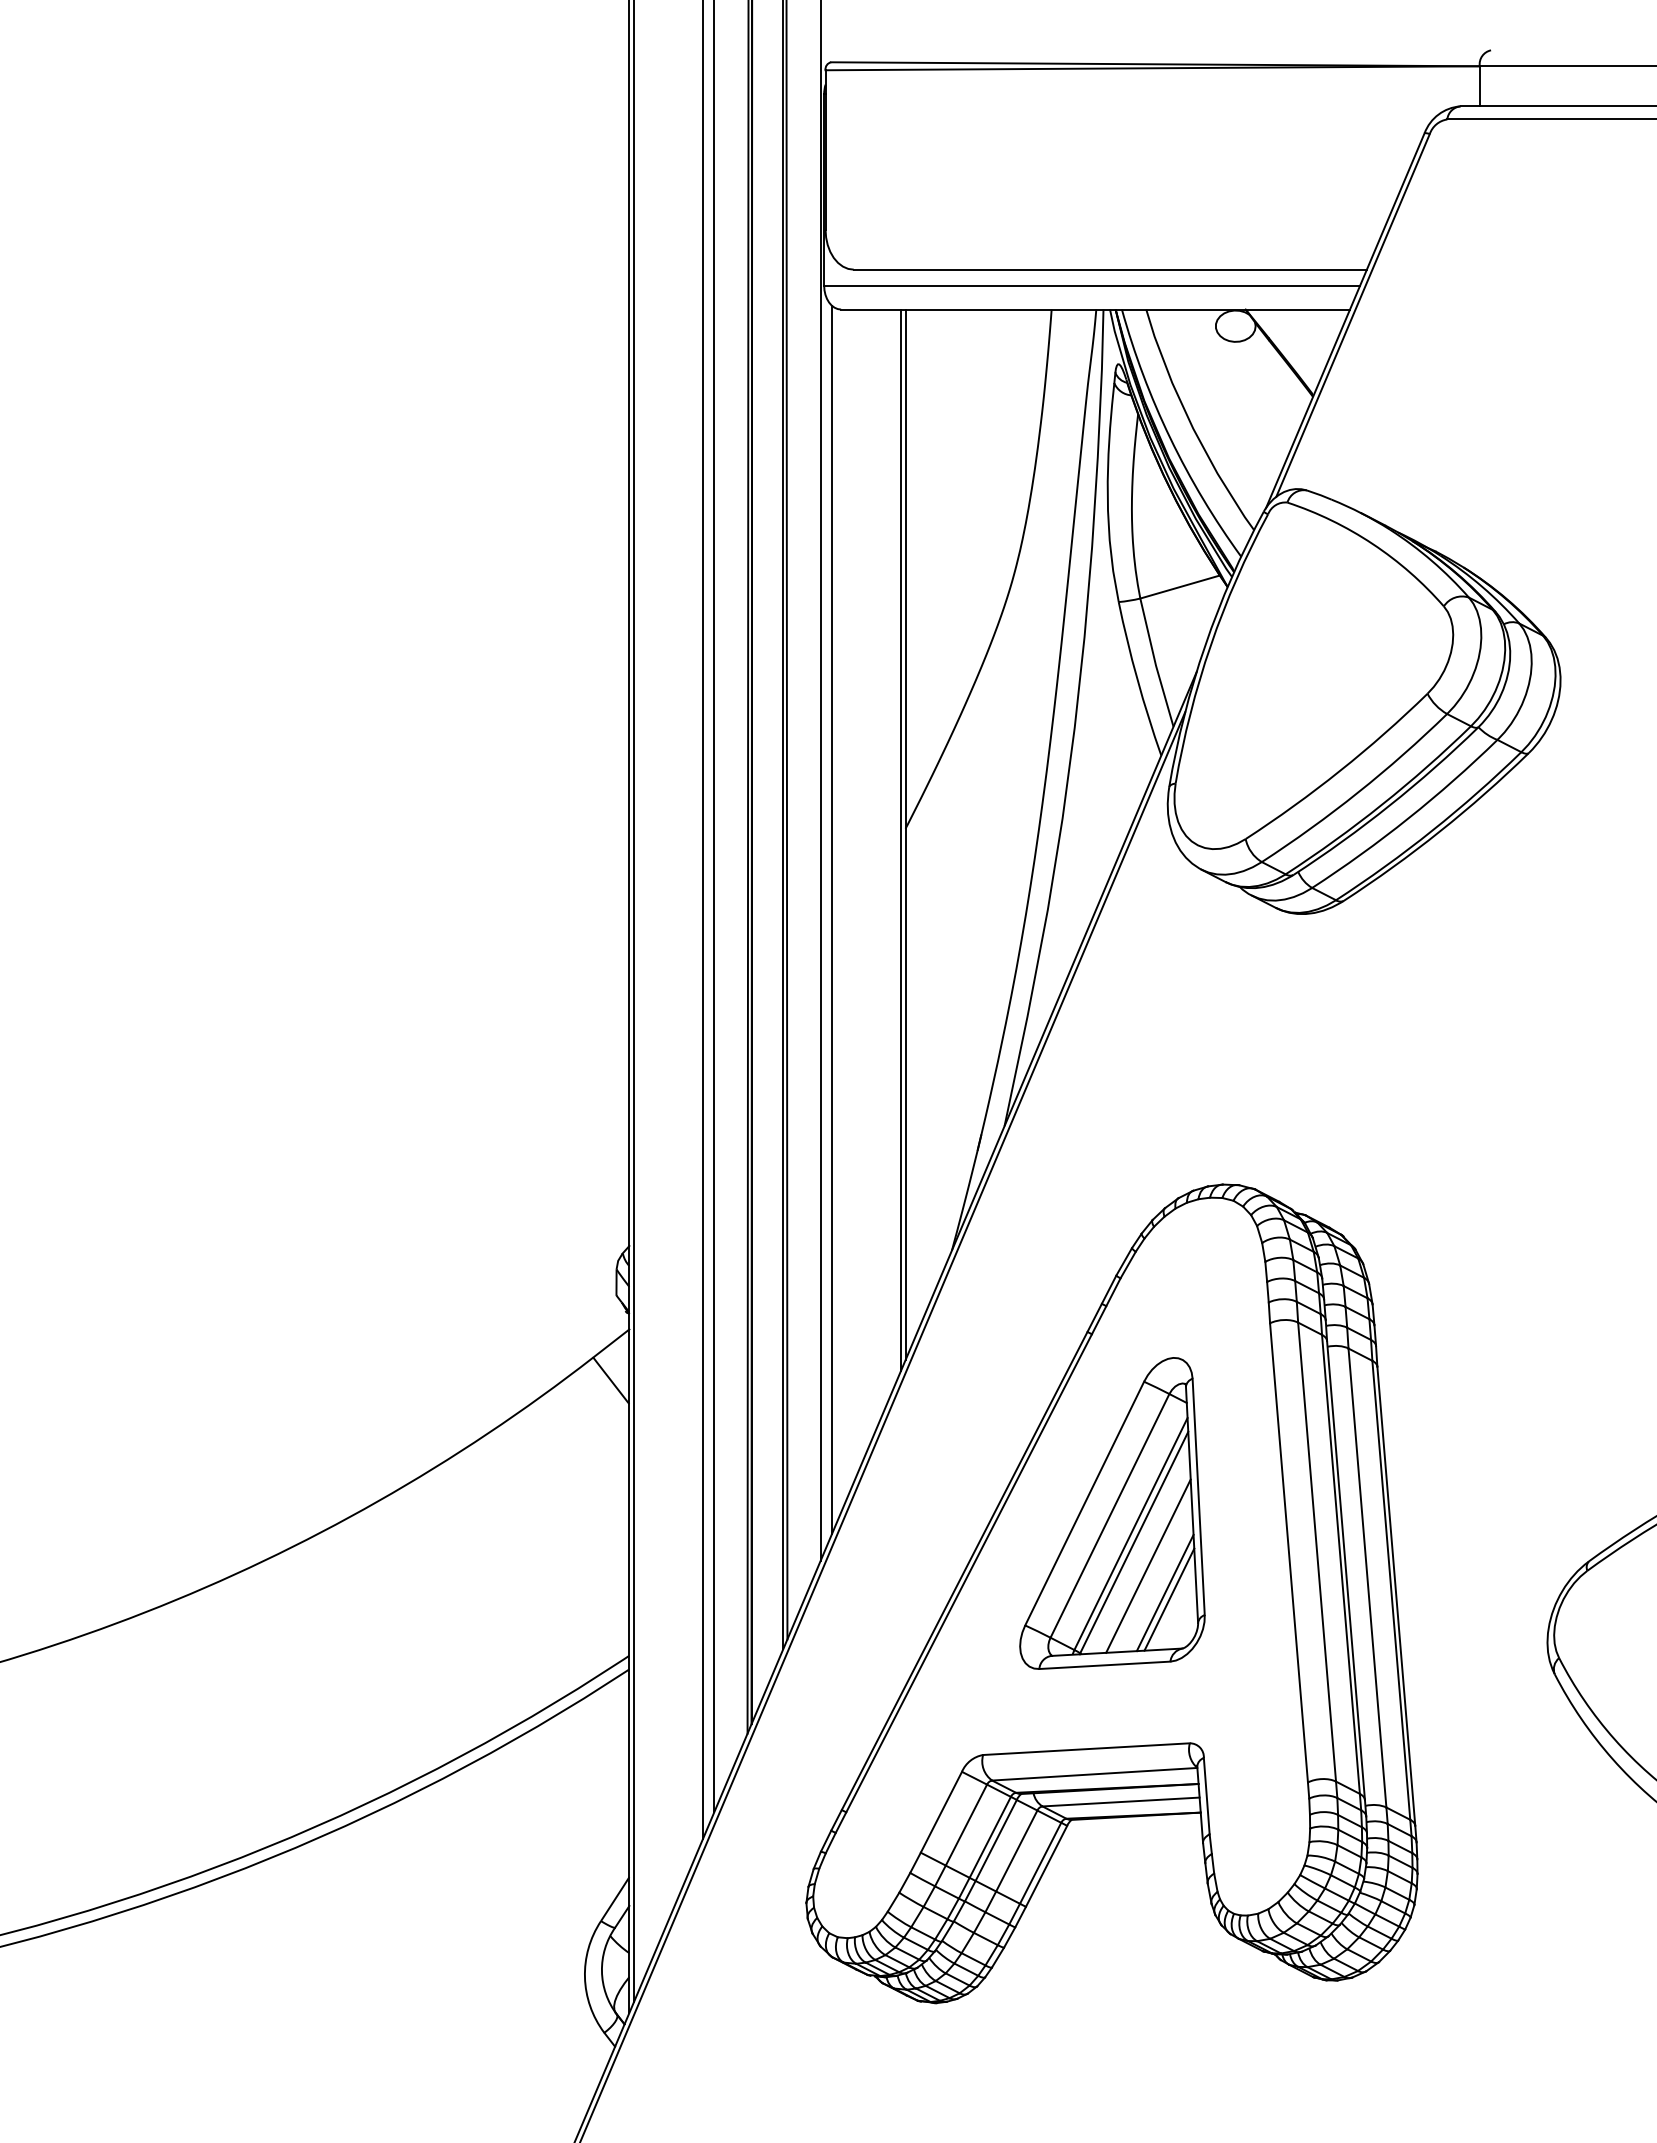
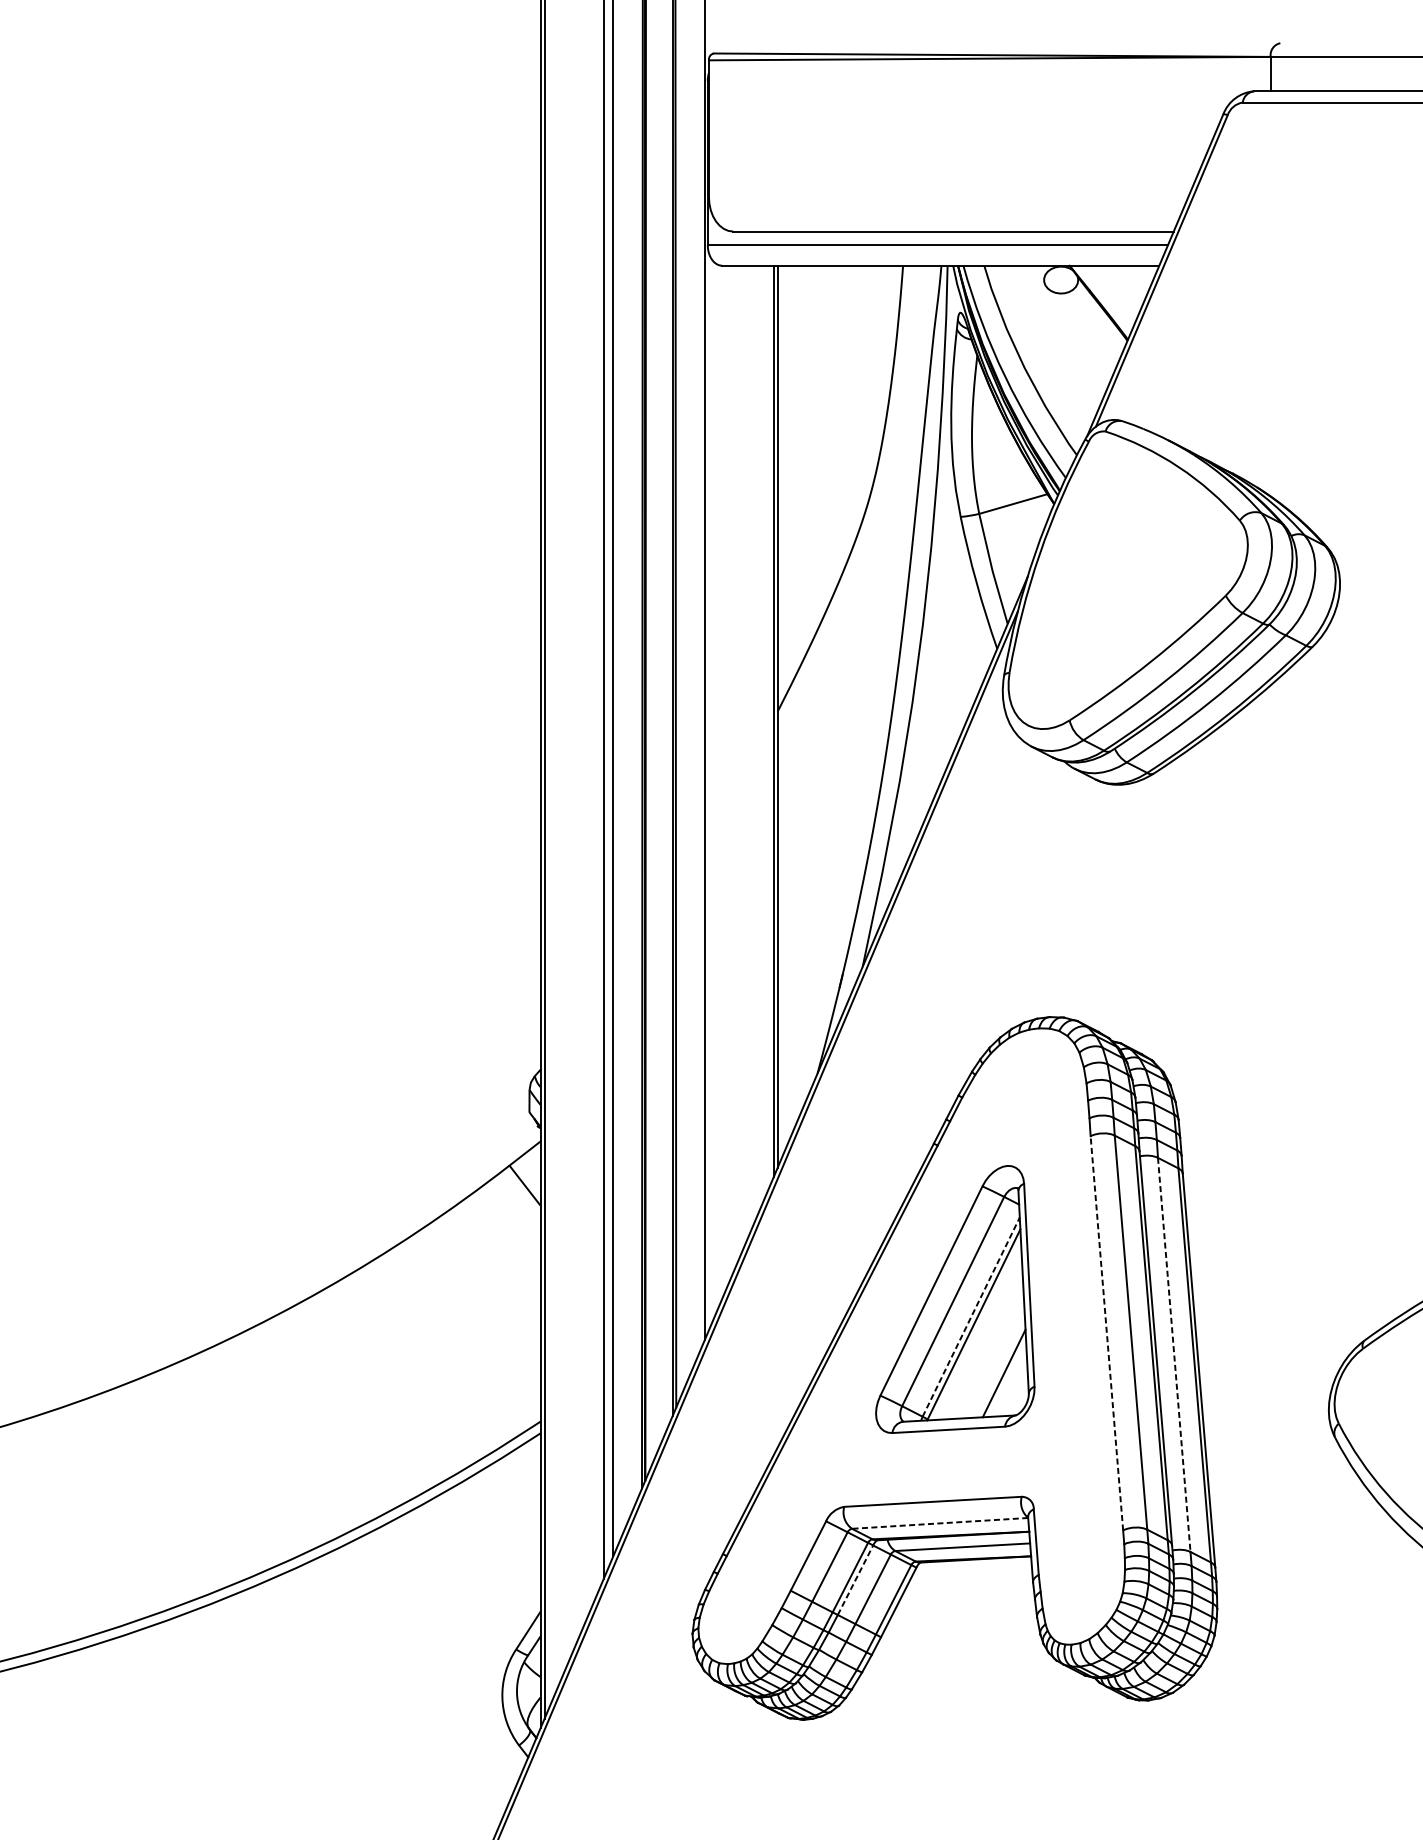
line: (831, 919) -> (714, 789), removed
line: (1131, 1533) -> (971, 1316), solid -> dashed
line: (1288, 1552) -> (1106, 1332), solid -> dashed
line: (1148, 1565) -> (986, 1344), removed
line: (1367, 1578) -> (1174, 1355), solid -> dashed
line: (1164, 1592) -> (999, 1367), removed
line: (1094, 1774) -> (939, 1523), solid -> dashed
line: (996, 1840) -> (855, 1580), solid -> dashed

